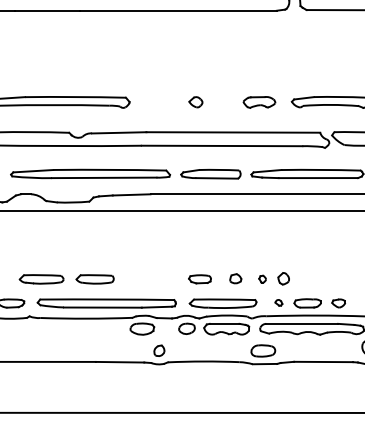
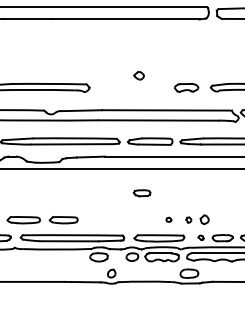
part: (195, 102) -> (138, 76), moved
part: (235, 278) -> (168, 219), size x0.6
part: (199, 279) -> (141, 193), moved

